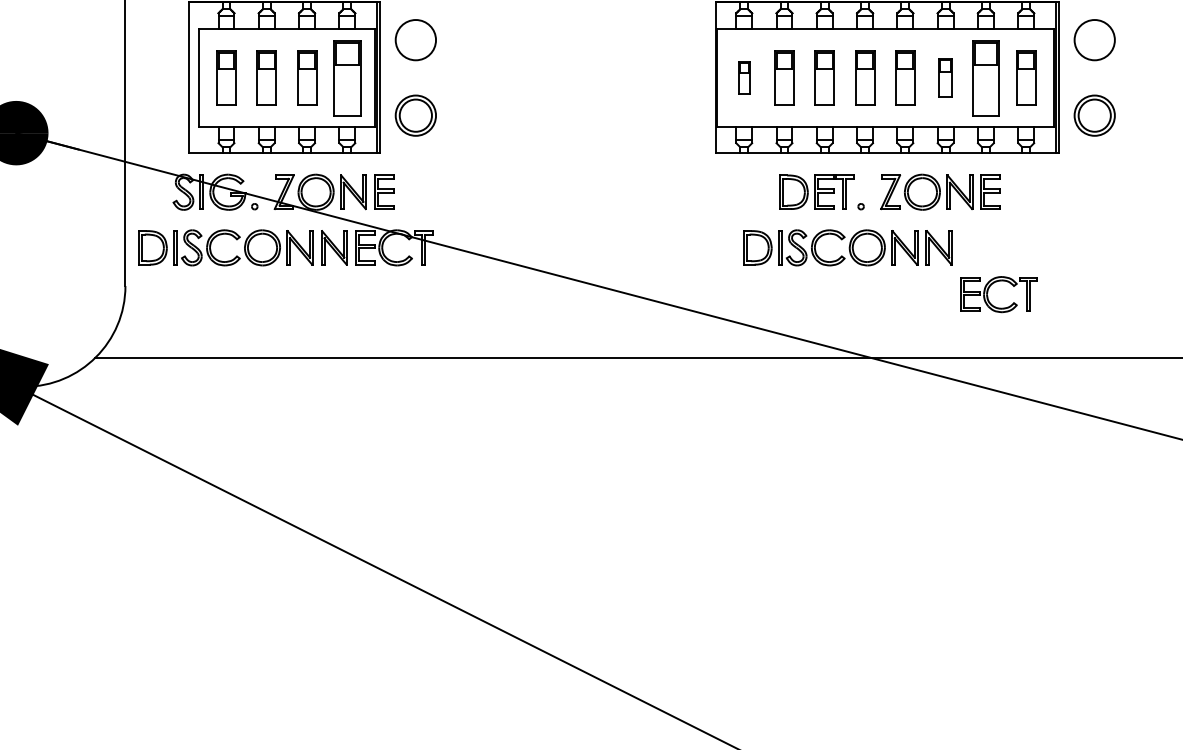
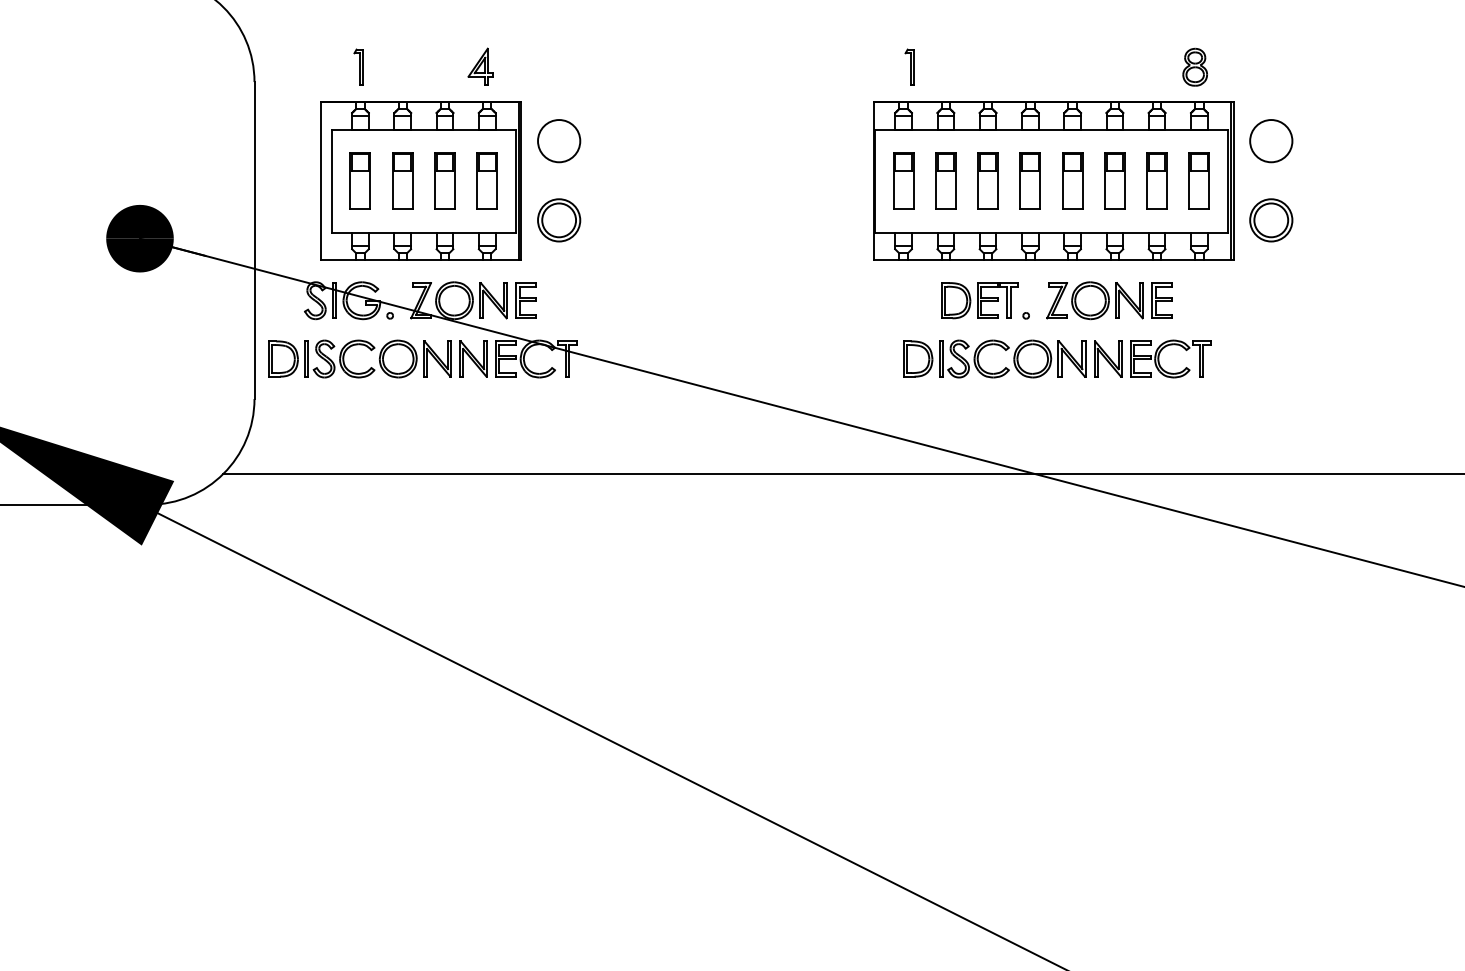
part: (346, 77) -> (486, 180), size x0.71
part: (744, 77) -> (903, 180), size x1.67
part: (945, 77) -> (1114, 180), size x1.43
part: (985, 77) -> (1156, 180), size x0.71
part: (988, 294) -> (1159, 358), moved

